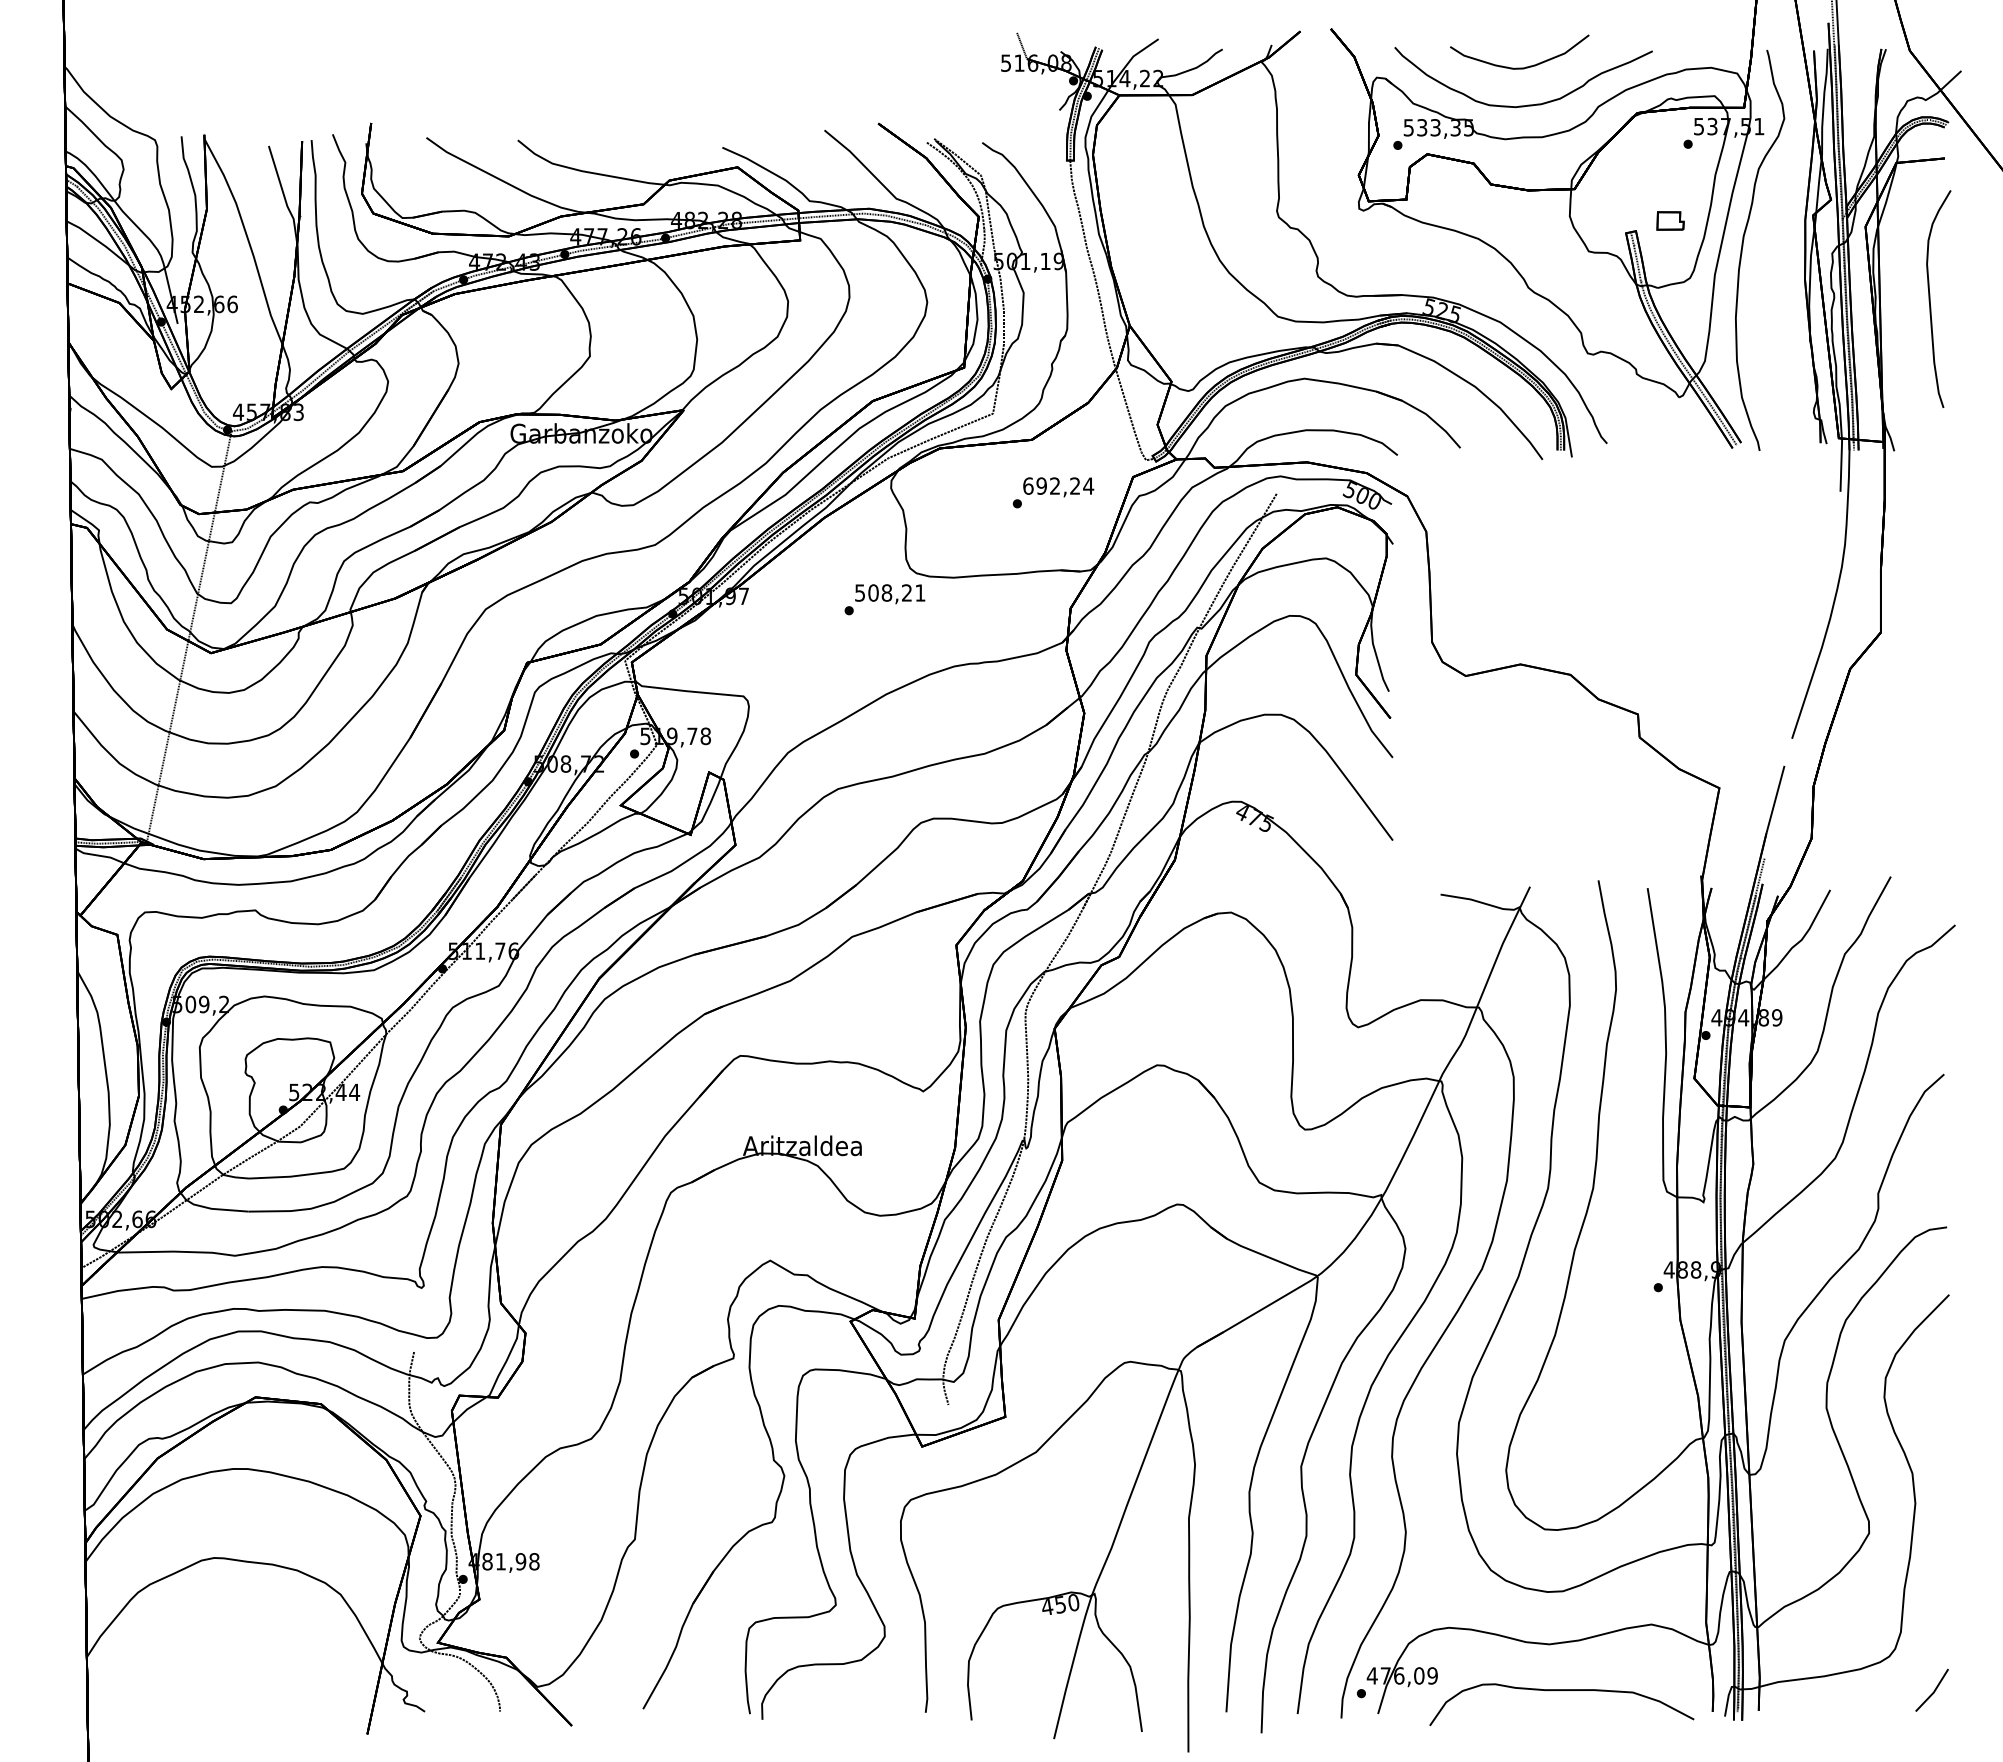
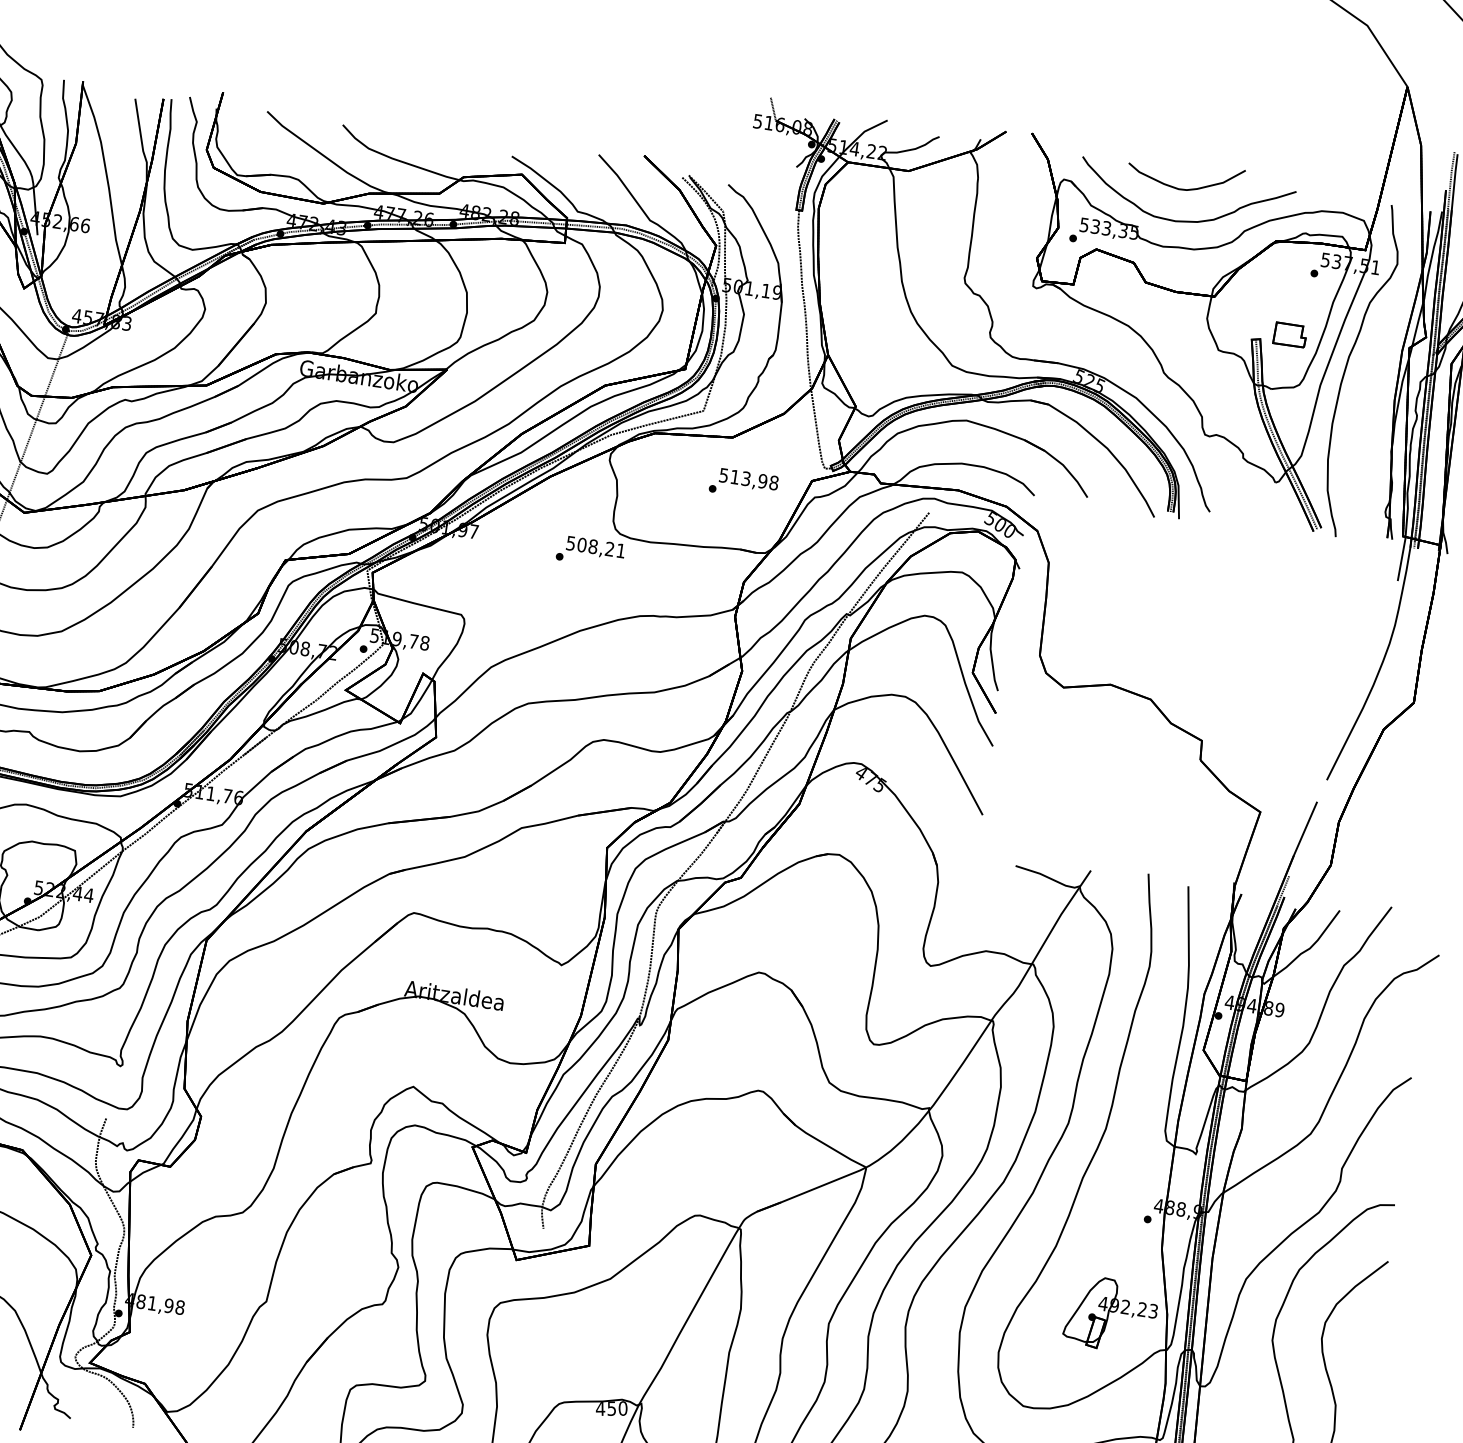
part: (1670, 220) -> (1290, 334), size x1.43
text: (1058, 485) -> (749, 478), 692,24 -> 513,98
part: (1632, 1406) -> (1111, 1314), added

